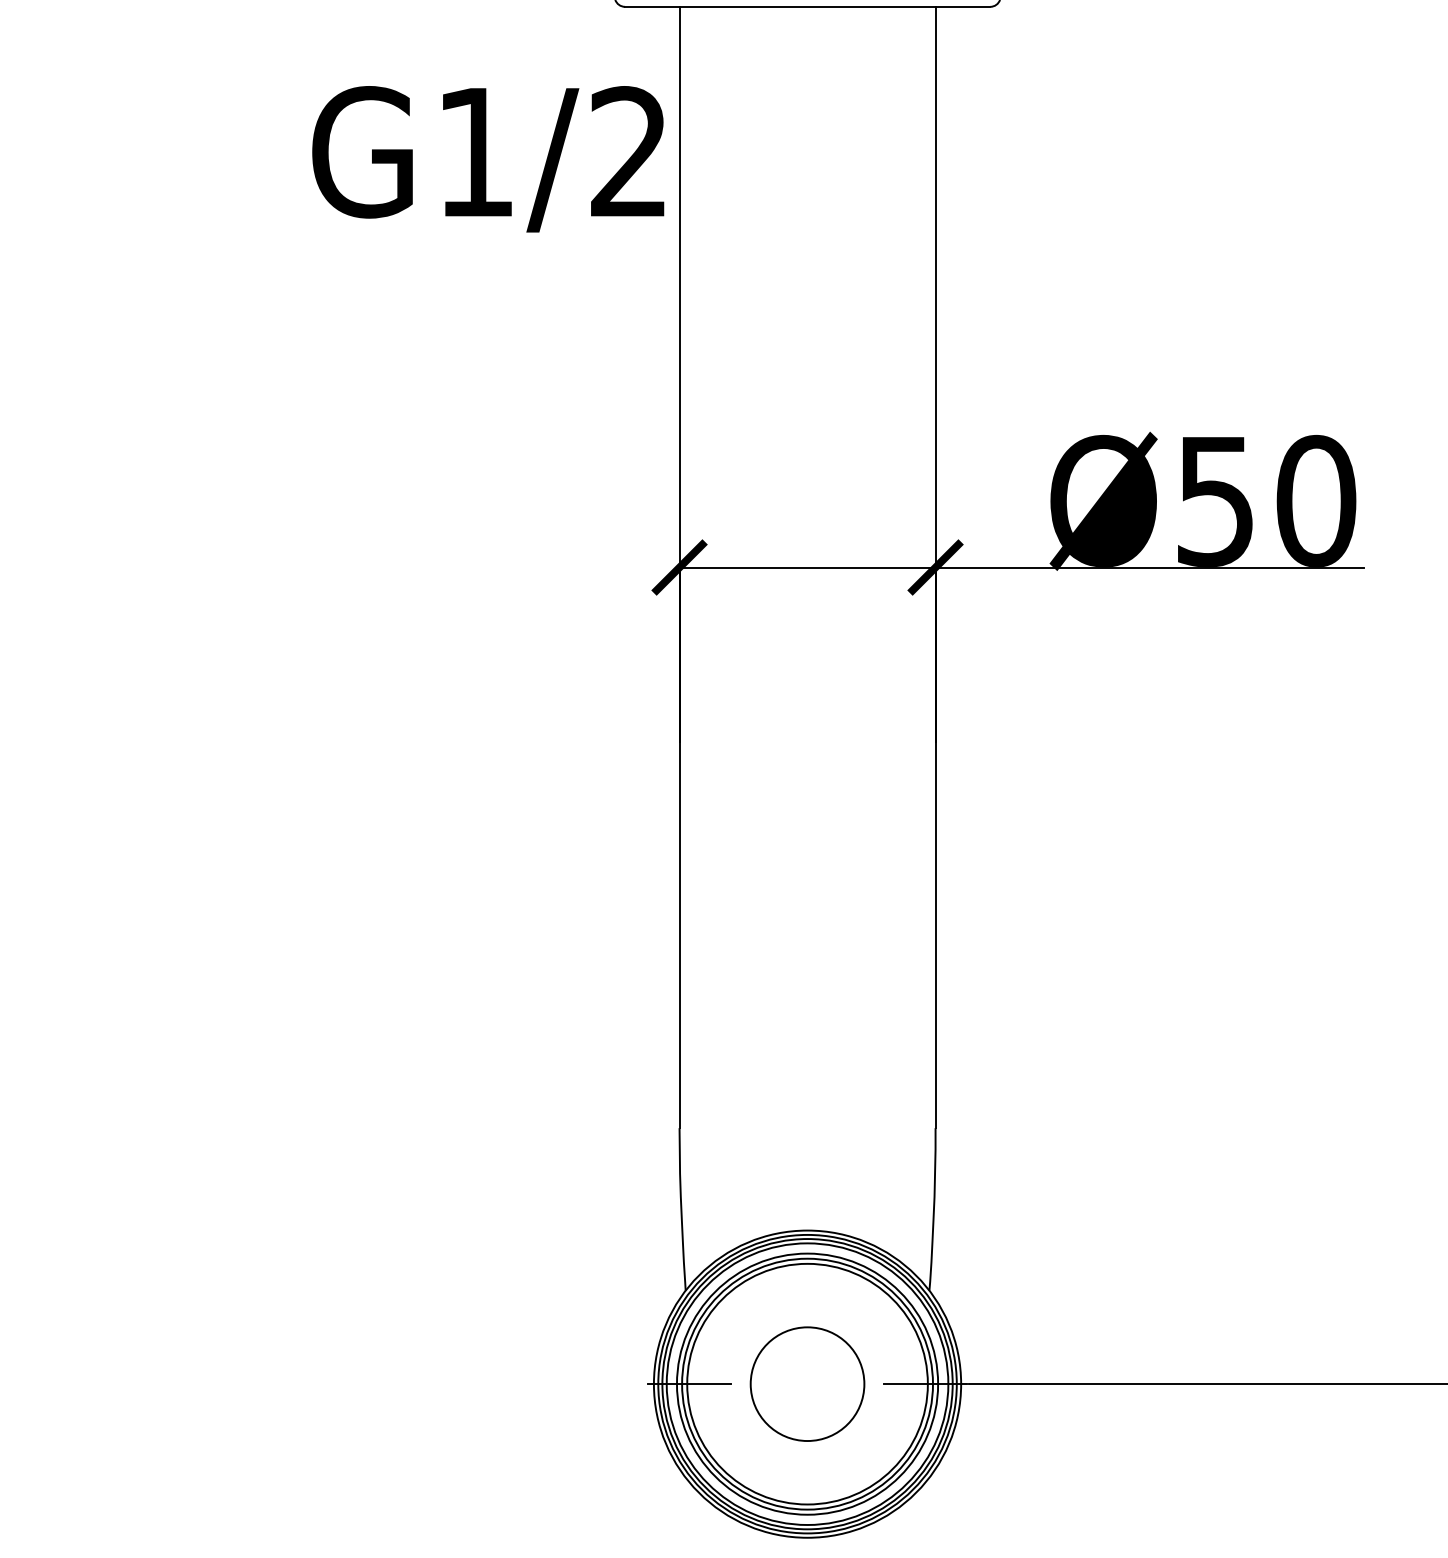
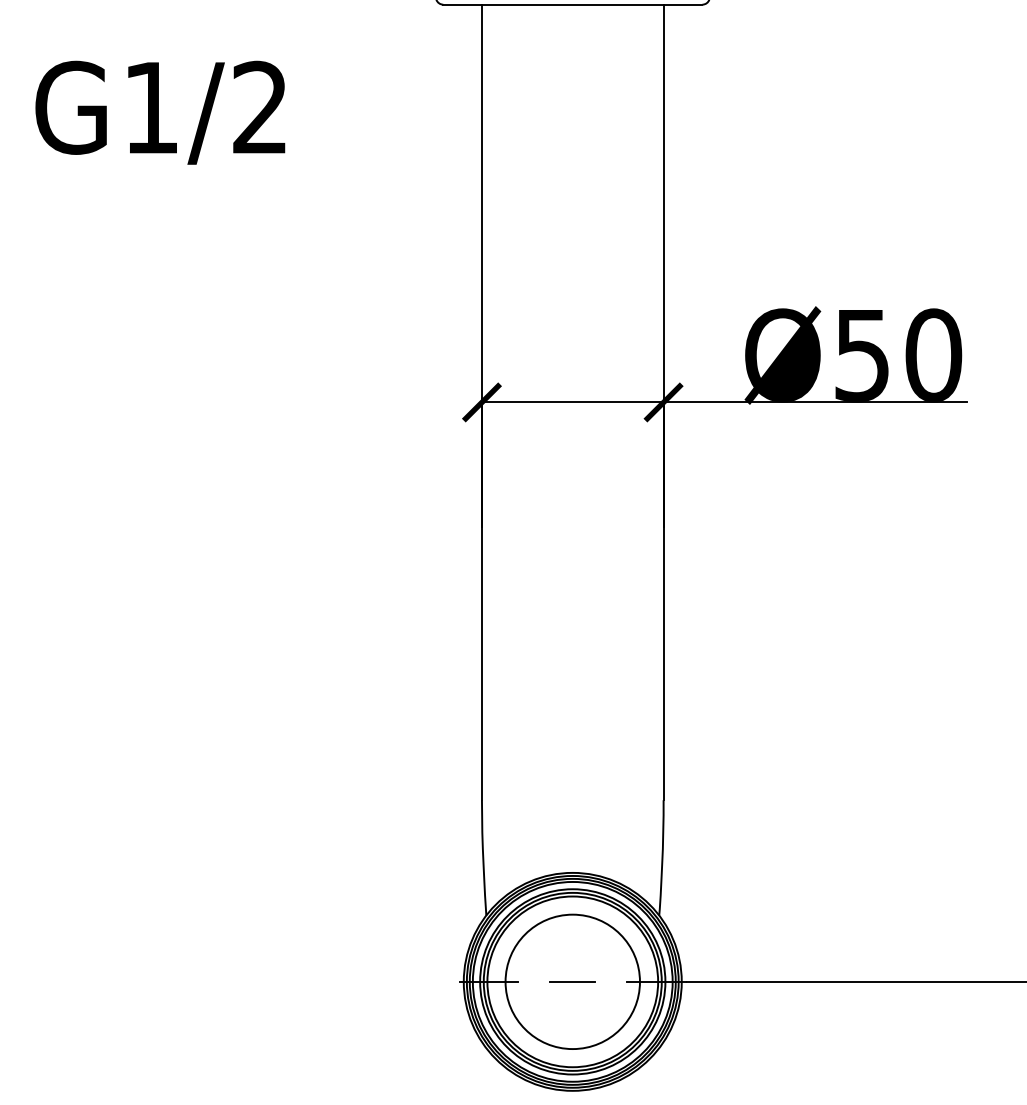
text: (488, 159) -> (160, 112), moved
circle: (807, 1383) -> (572, 981), size x1.67
line: (807, 1384) -> (572, 982), added

